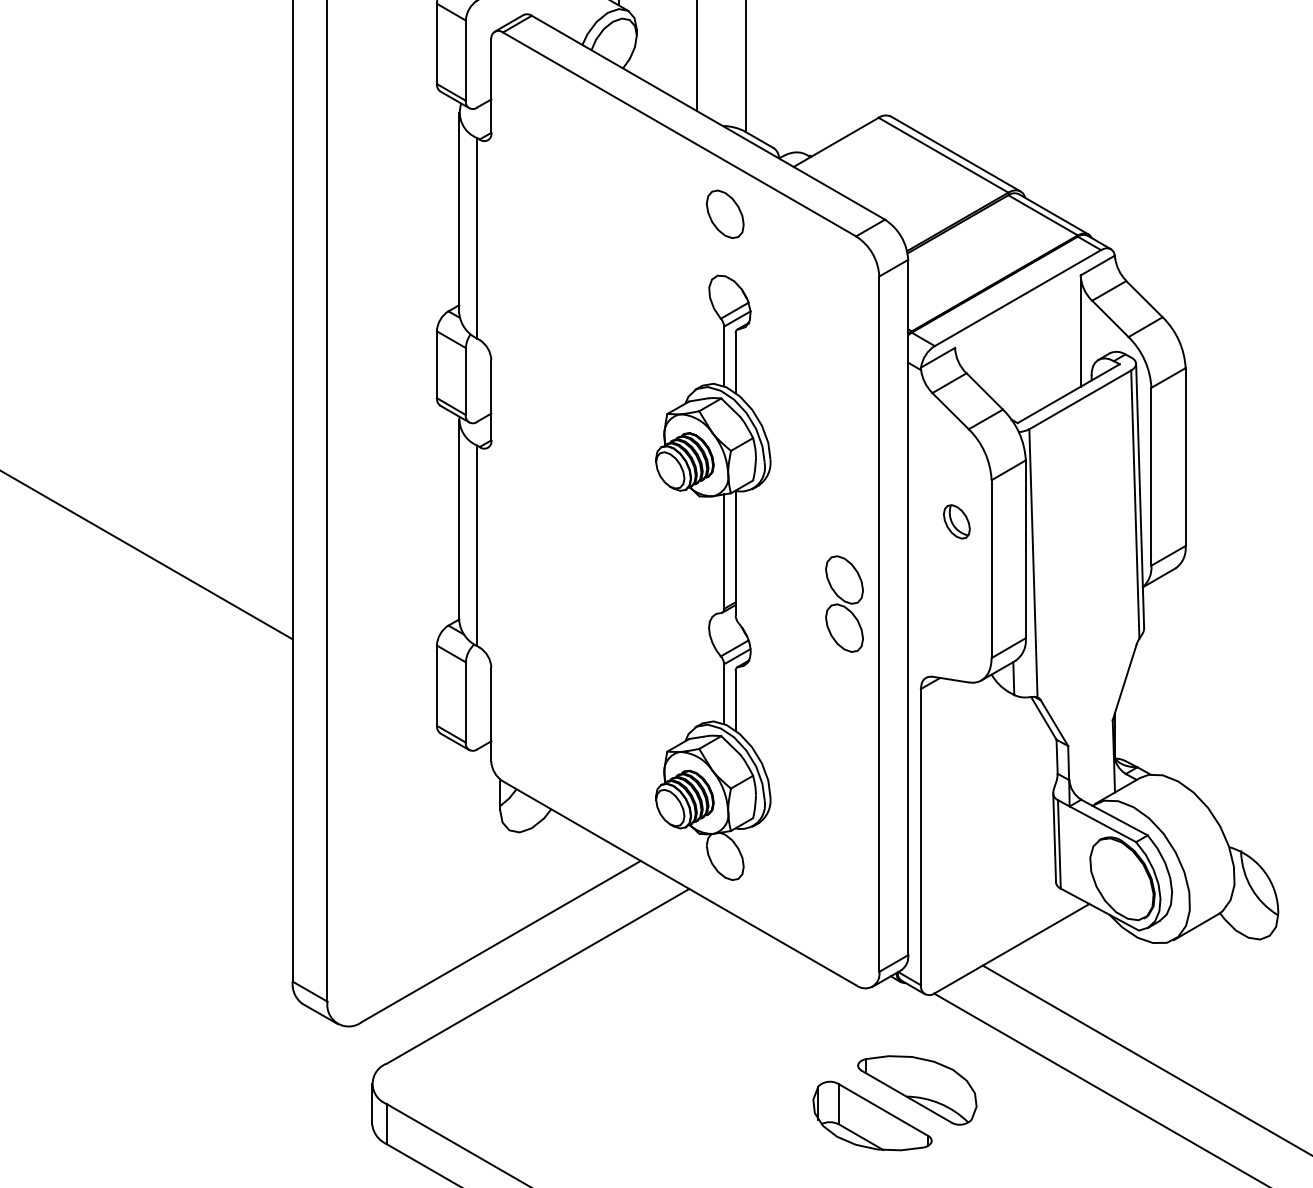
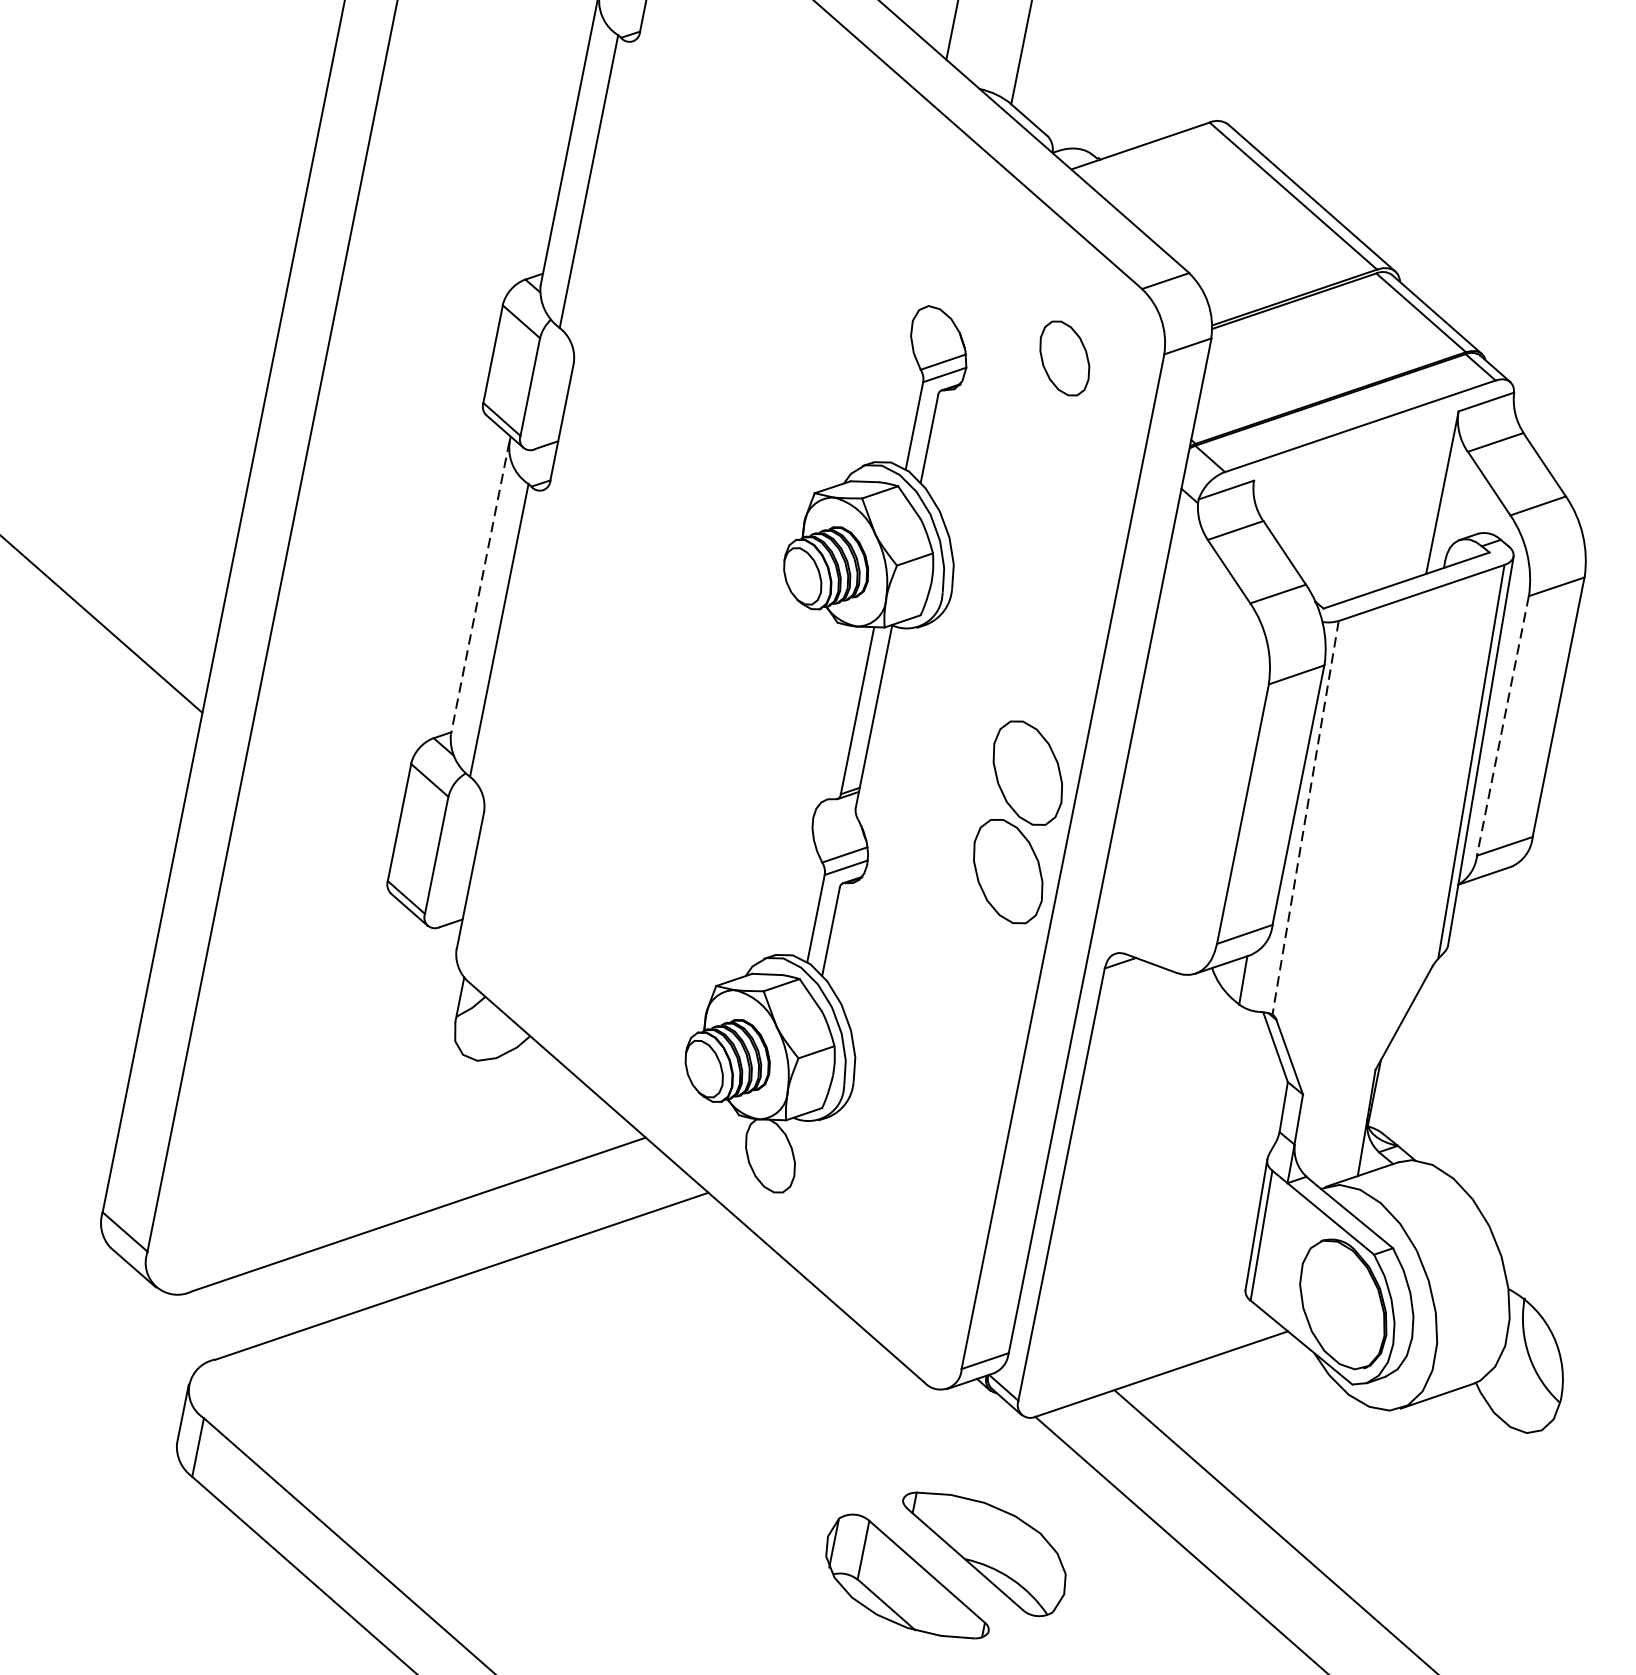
part: (724, 213) -> (1063, 357), moved
line: (1151, 476) -> (1503, 725), solid -> dashed
line: (459, 521) -> (480, 589), solid -> dashed
part: (956, 521) -> (1205, 734), removed
line: (1033, 563) -> (1305, 818), solid -> dashed
part: (844, 603) -> (1018, 821), size x1.4

